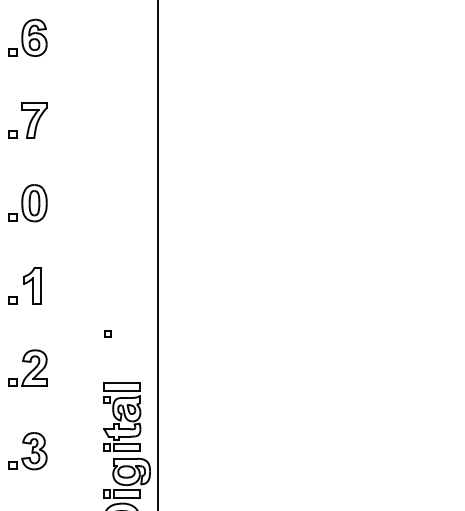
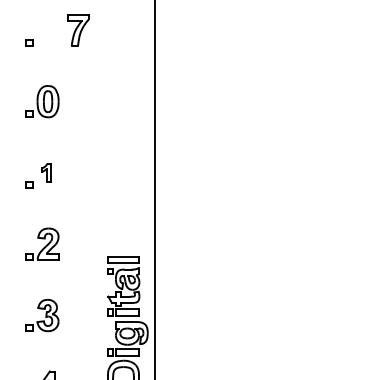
part: (34, 120) -> (78, 30), moved
part: (32, 285) -> (46, 172), size x0.6
part: (107, 333) -> (111, 214), removed

